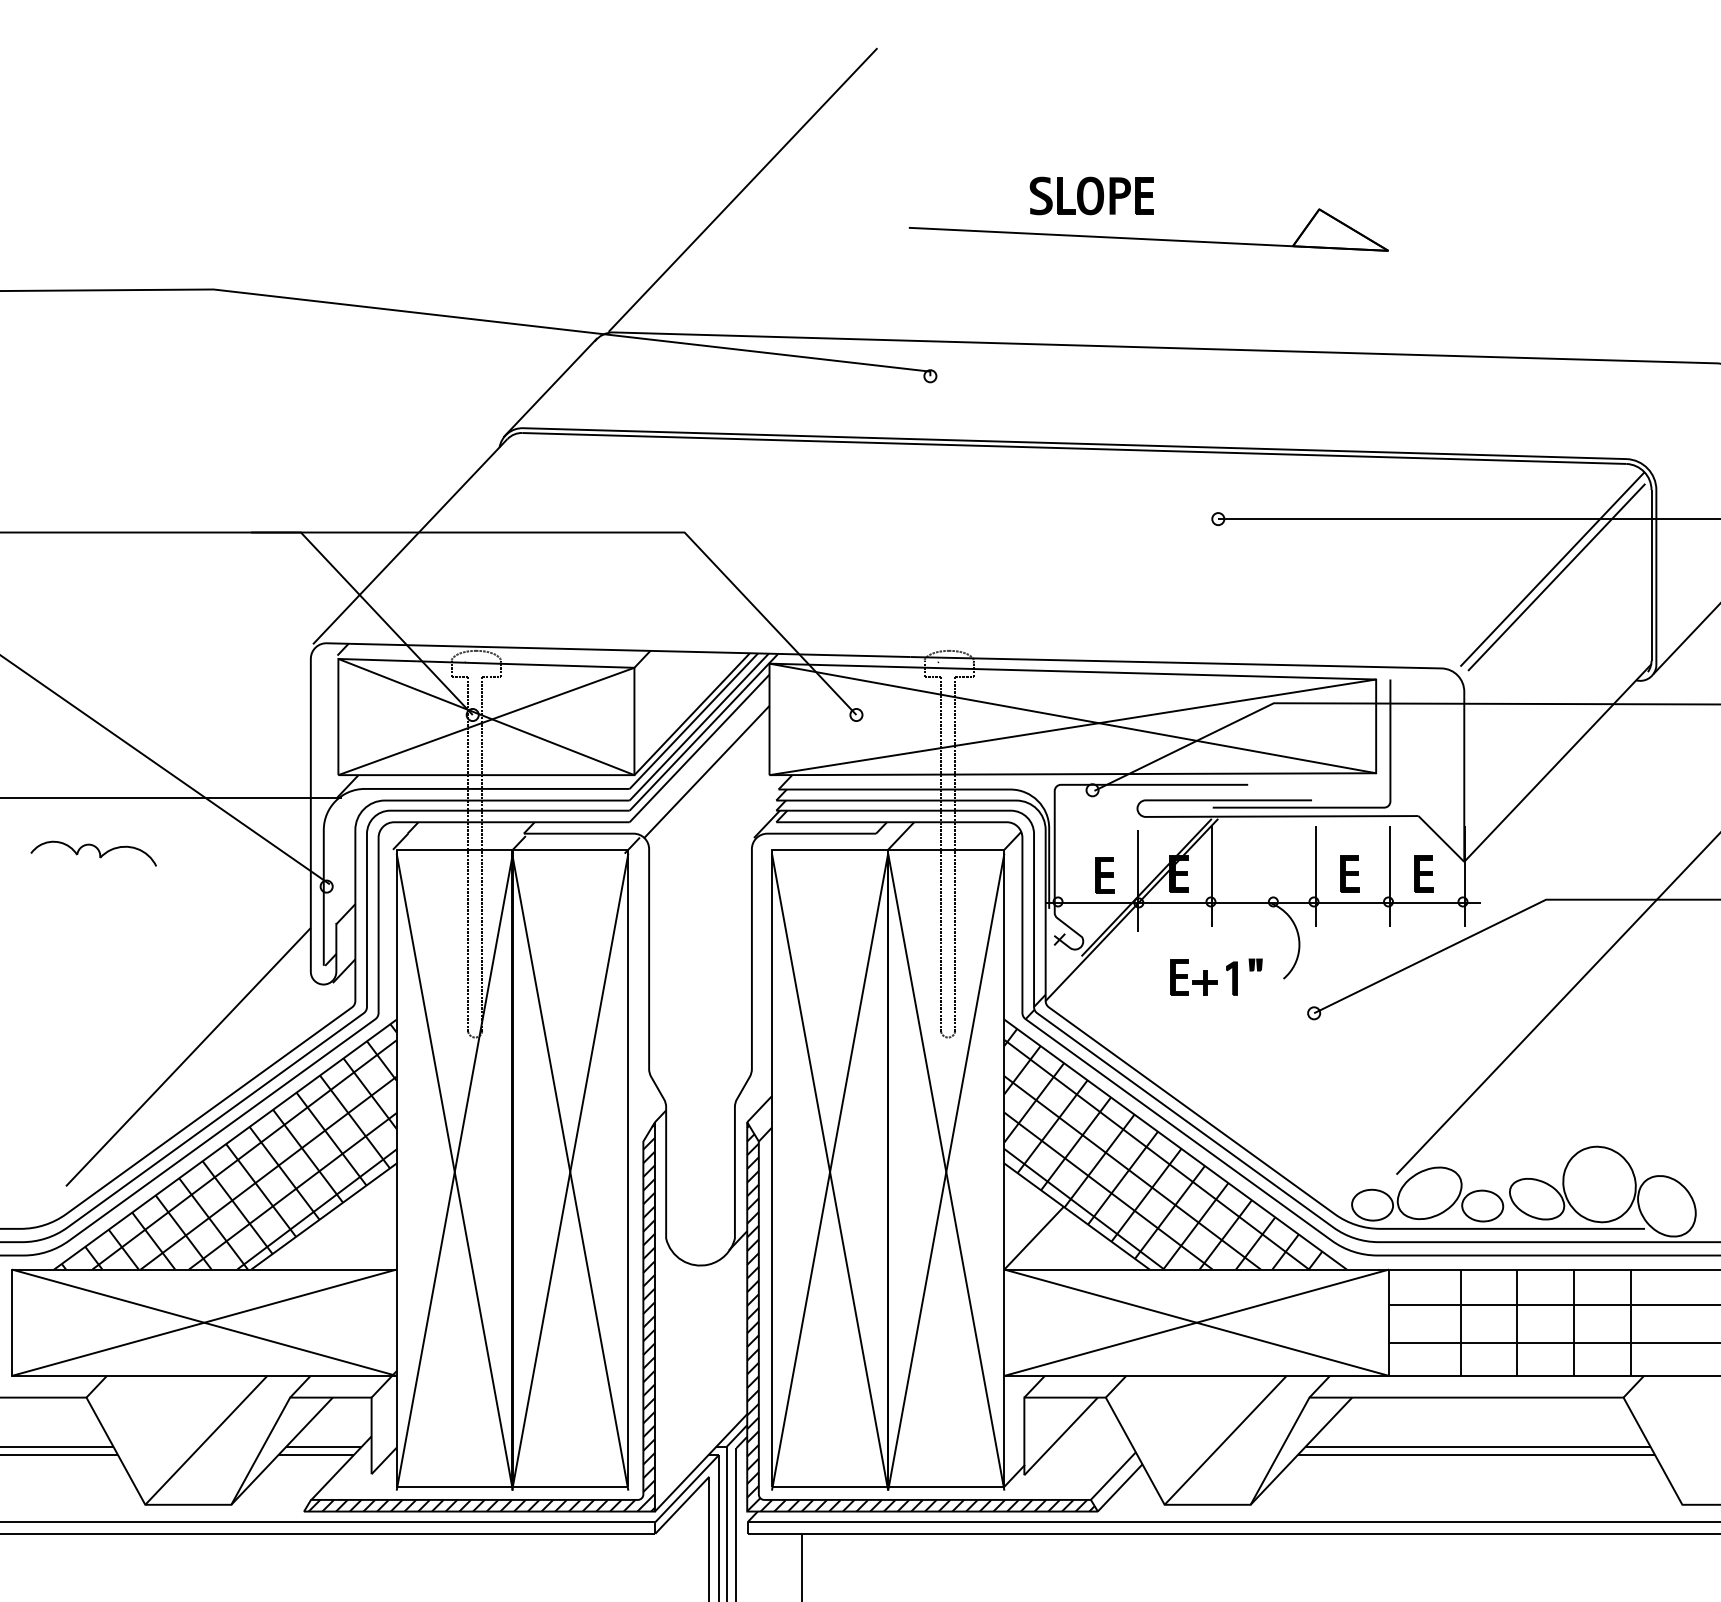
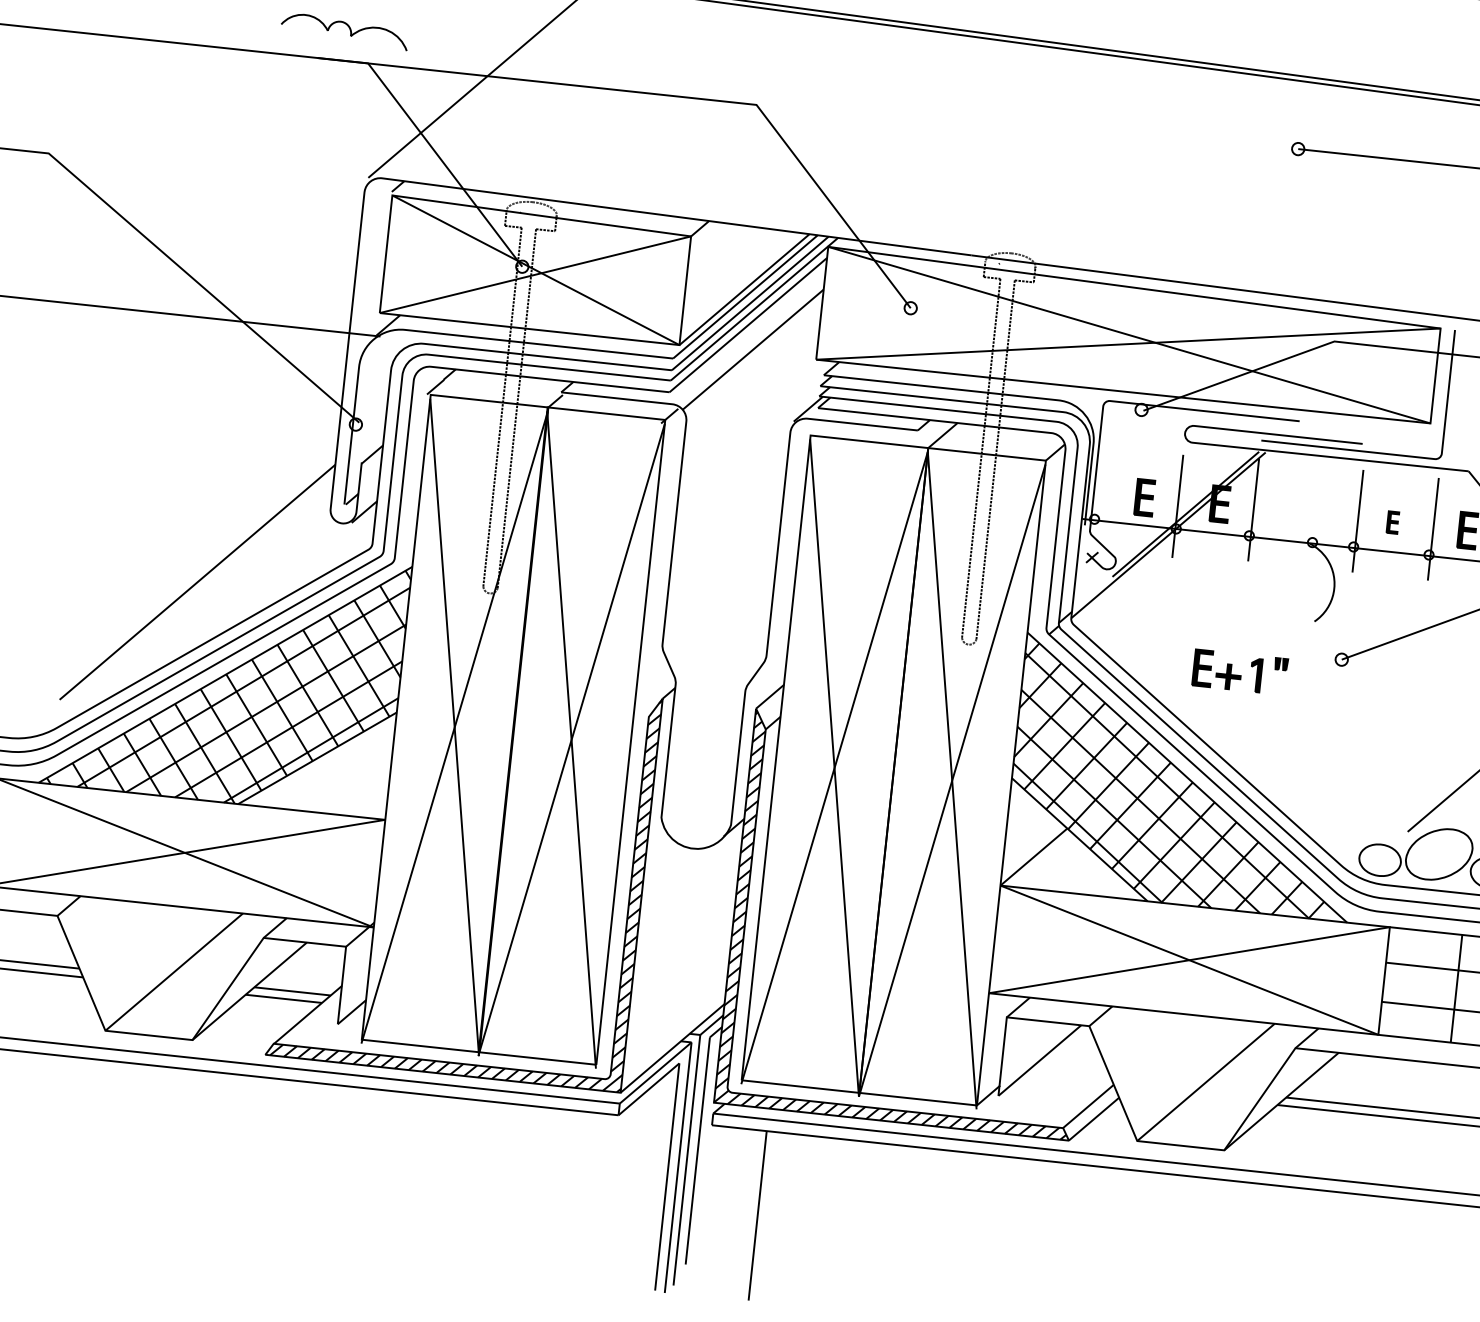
part: (93, 853) -> (344, 31), moved
part: (1349, 873) -> (1392, 522), size x0.6
part: (1216, 976) -> (1240, 671), moved

